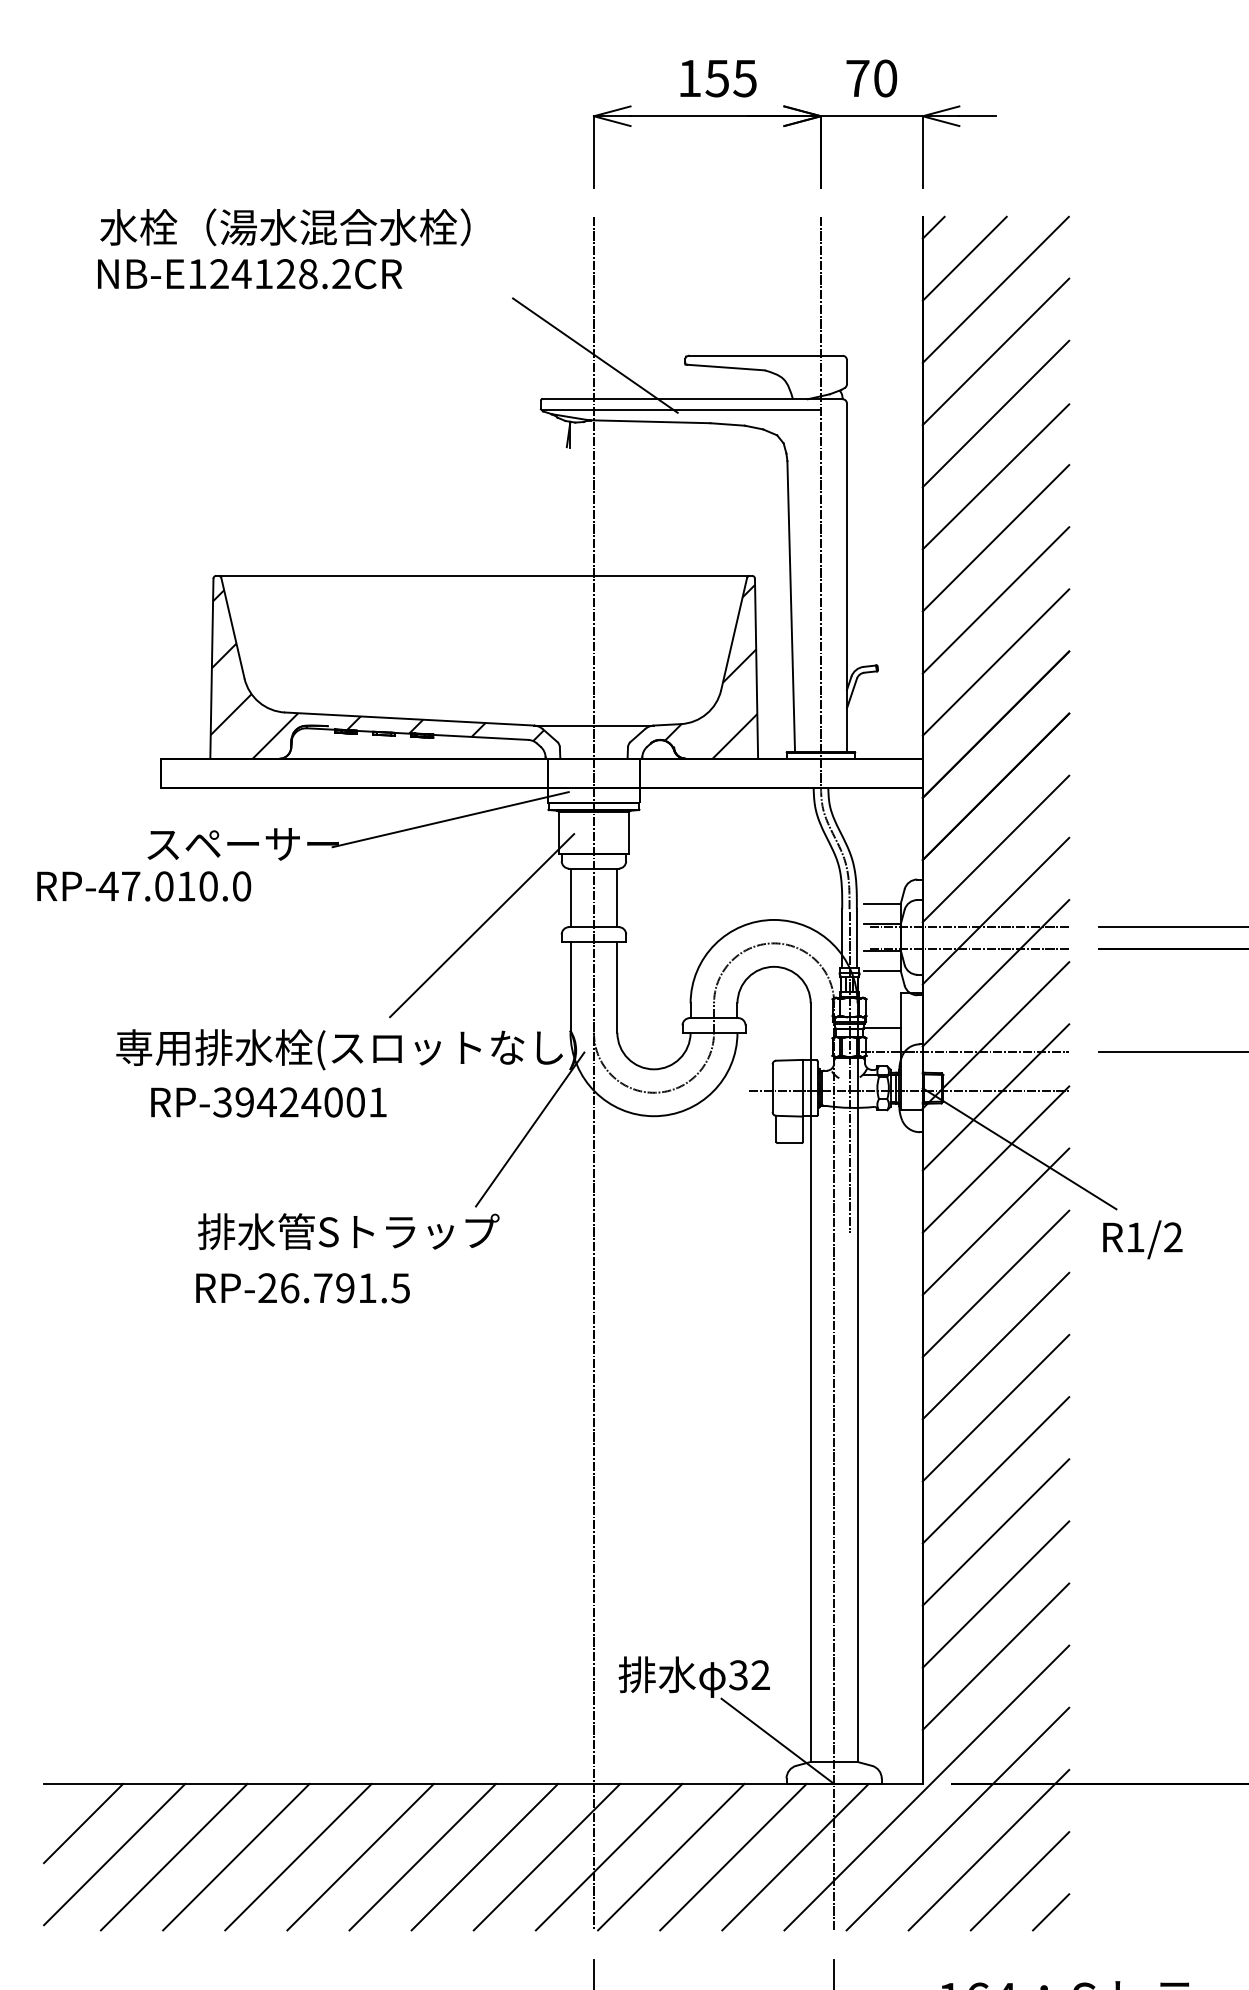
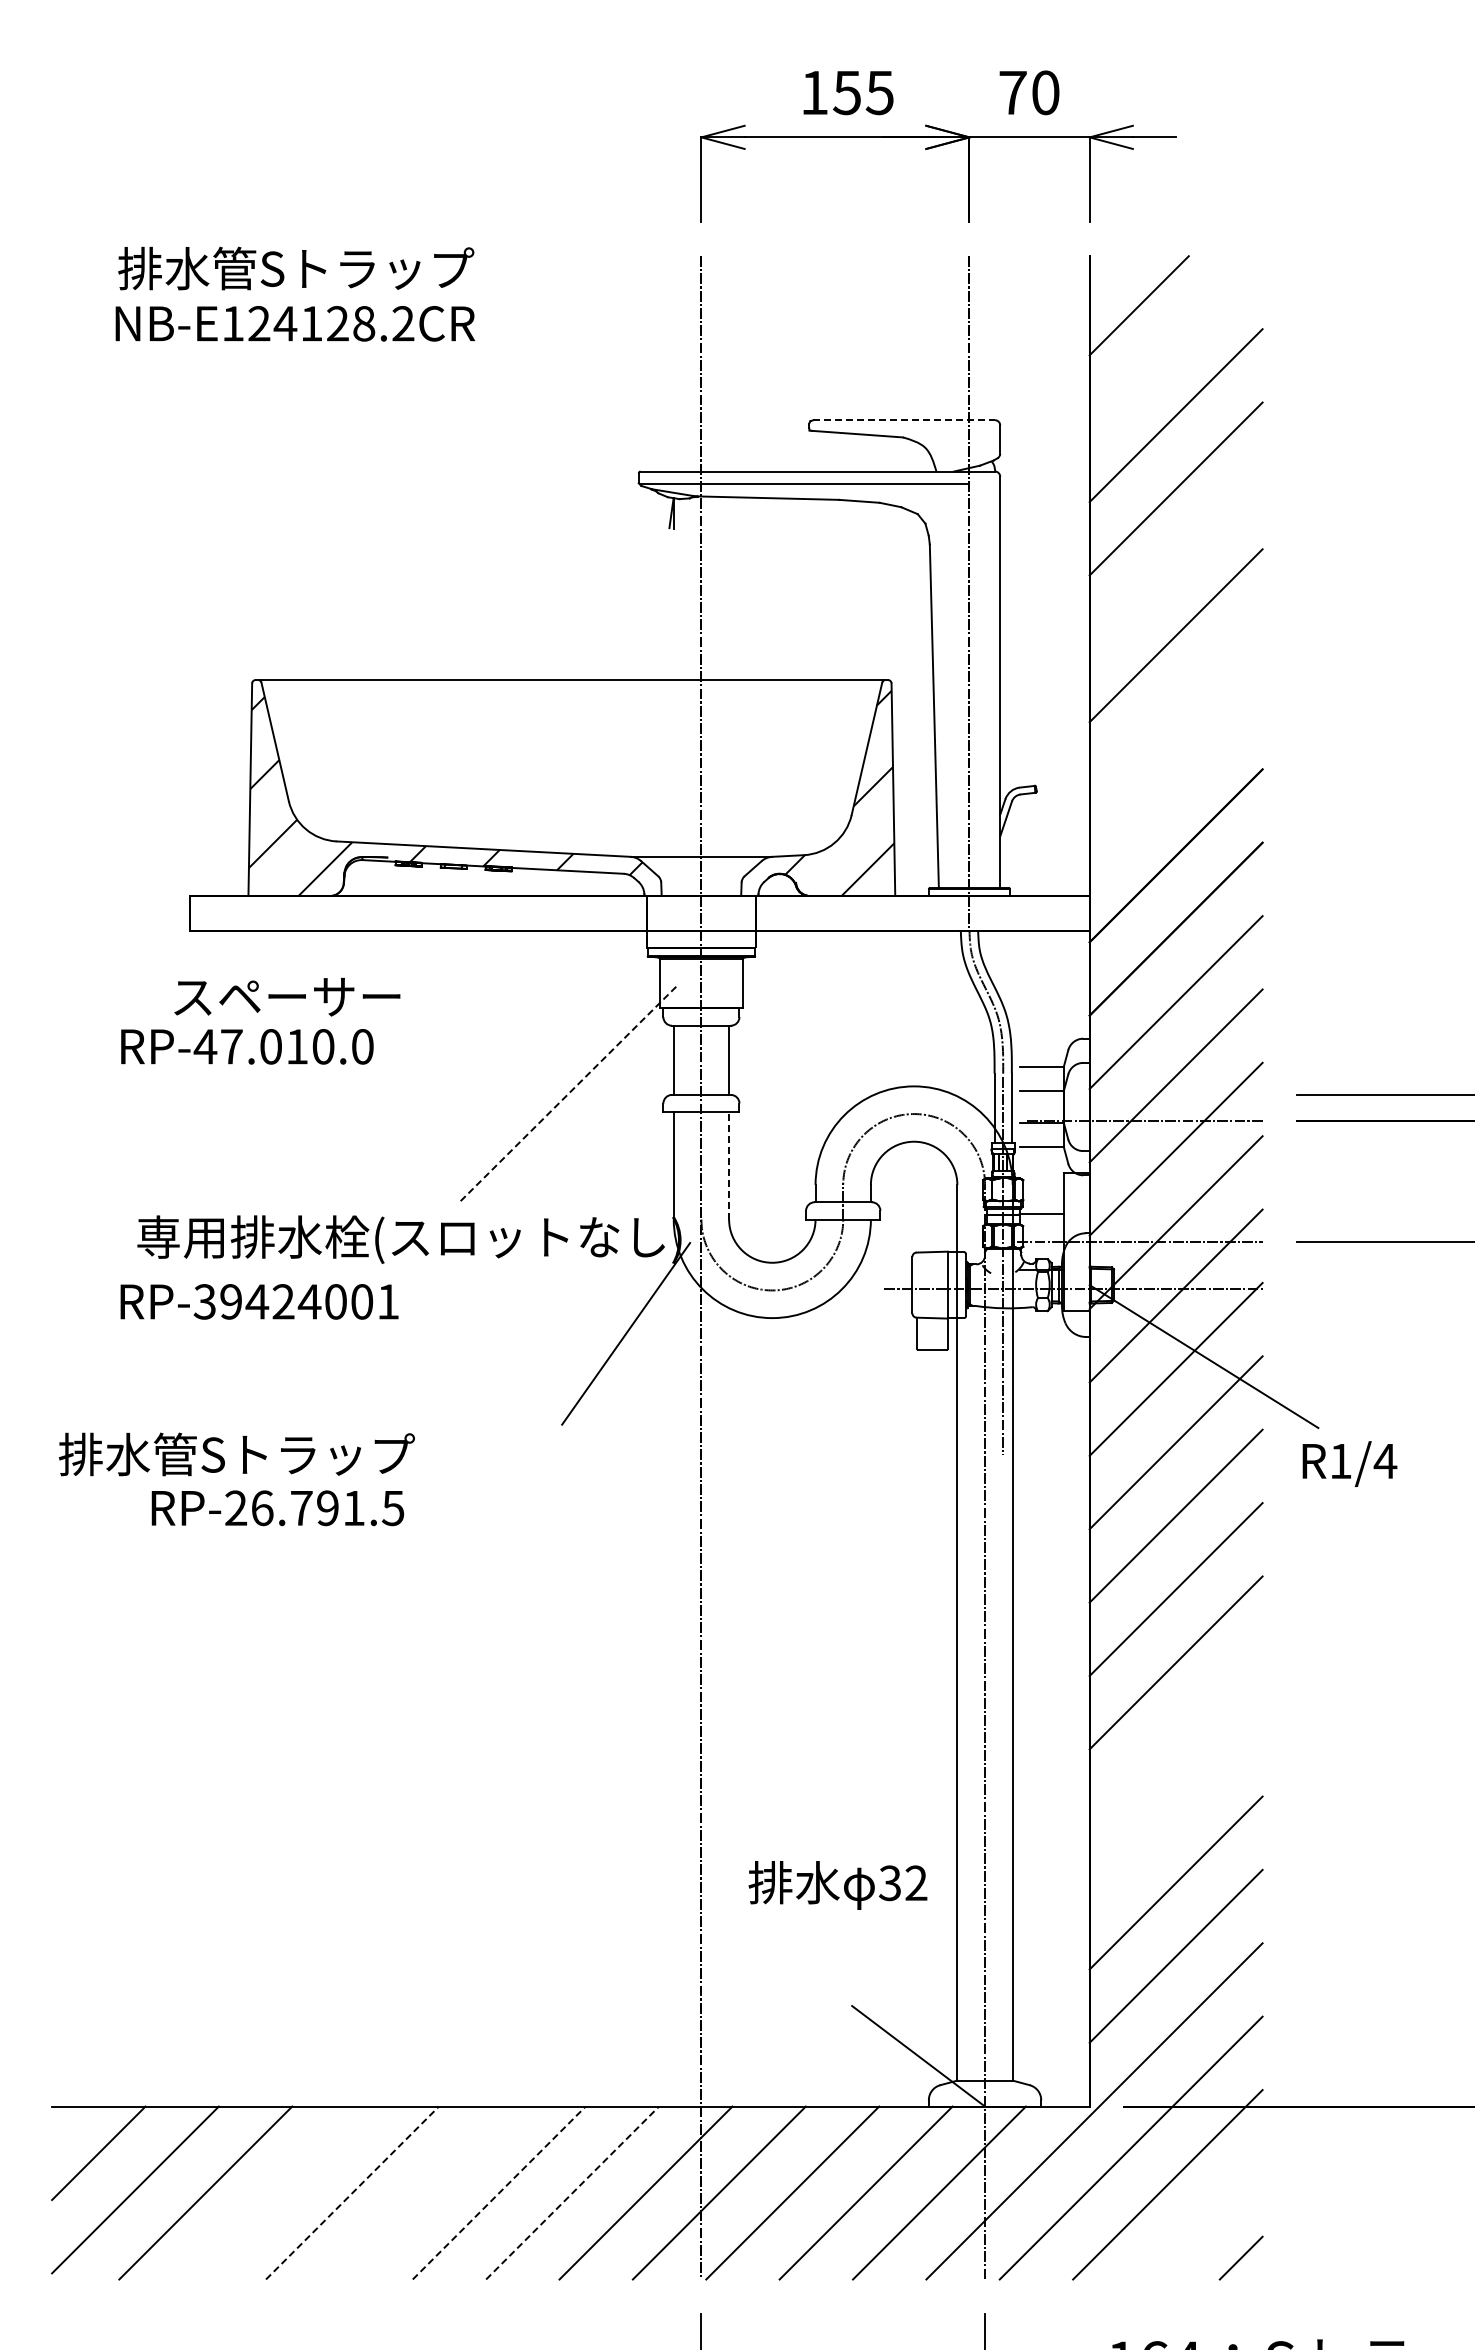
text: (284, 227) -> (336, 268), 水栓（湯水混合水栓） -> 排水管Sトラップ
line: (933, 227) -> (1102, 268), removed
line: (995, 289) -> (1175, 342), removed
line: (594, 355) -> (702, 419), removed
line: (765, 356) -> (904, 420), solid -> dashed
line: (995, 476) -> (1175, 562), removed
line: (995, 599) -> (1175, 708), removed
line: (995, 662) -> (1175, 782), removed
line: (450, 819) -> (531, 967), removed
text: (144, 886) -> (247, 1046), moved
line: (482, 925) -> (569, 1092), solid -> dashed
line: (969, 926) -> (1144, 1094), removed
line: (617, 986) -> (729, 1165), solid -> dashed
text: (268, 1102) -> (259, 1301), moved
text: (348, 1231) -> (236, 1454), moved
text: (1173, 1236) -> (1385, 1460), R1/2 -> R1/4
text: (302, 1288) -> (277, 1508), moved
line: (995, 1469) -> (1175, 1735), removed
line: (995, 1532) -> (1175, 1809), removed
text: (693, 1677) -> (837, 1885), moved
line: (235, 1856) -> (278, 2192), removed
line: (298, 1856) -> (352, 2192), solid -> dashed
line: (360, 1856) -> (425, 2192), removed
line: (422, 1856) -> (499, 2192), solid -> dashed
line: (484, 1856) -> (572, 2192), solid -> dashed
line: (1020, 1881) -> (1204, 2221), removed

